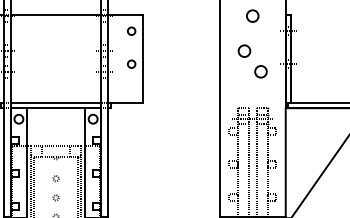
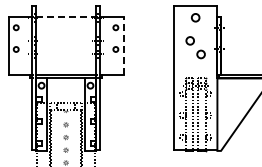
line: (56, 14) -> (66, 16), solid -> dashed
line: (143, 58) -> (123, 45), solid -> dashed

